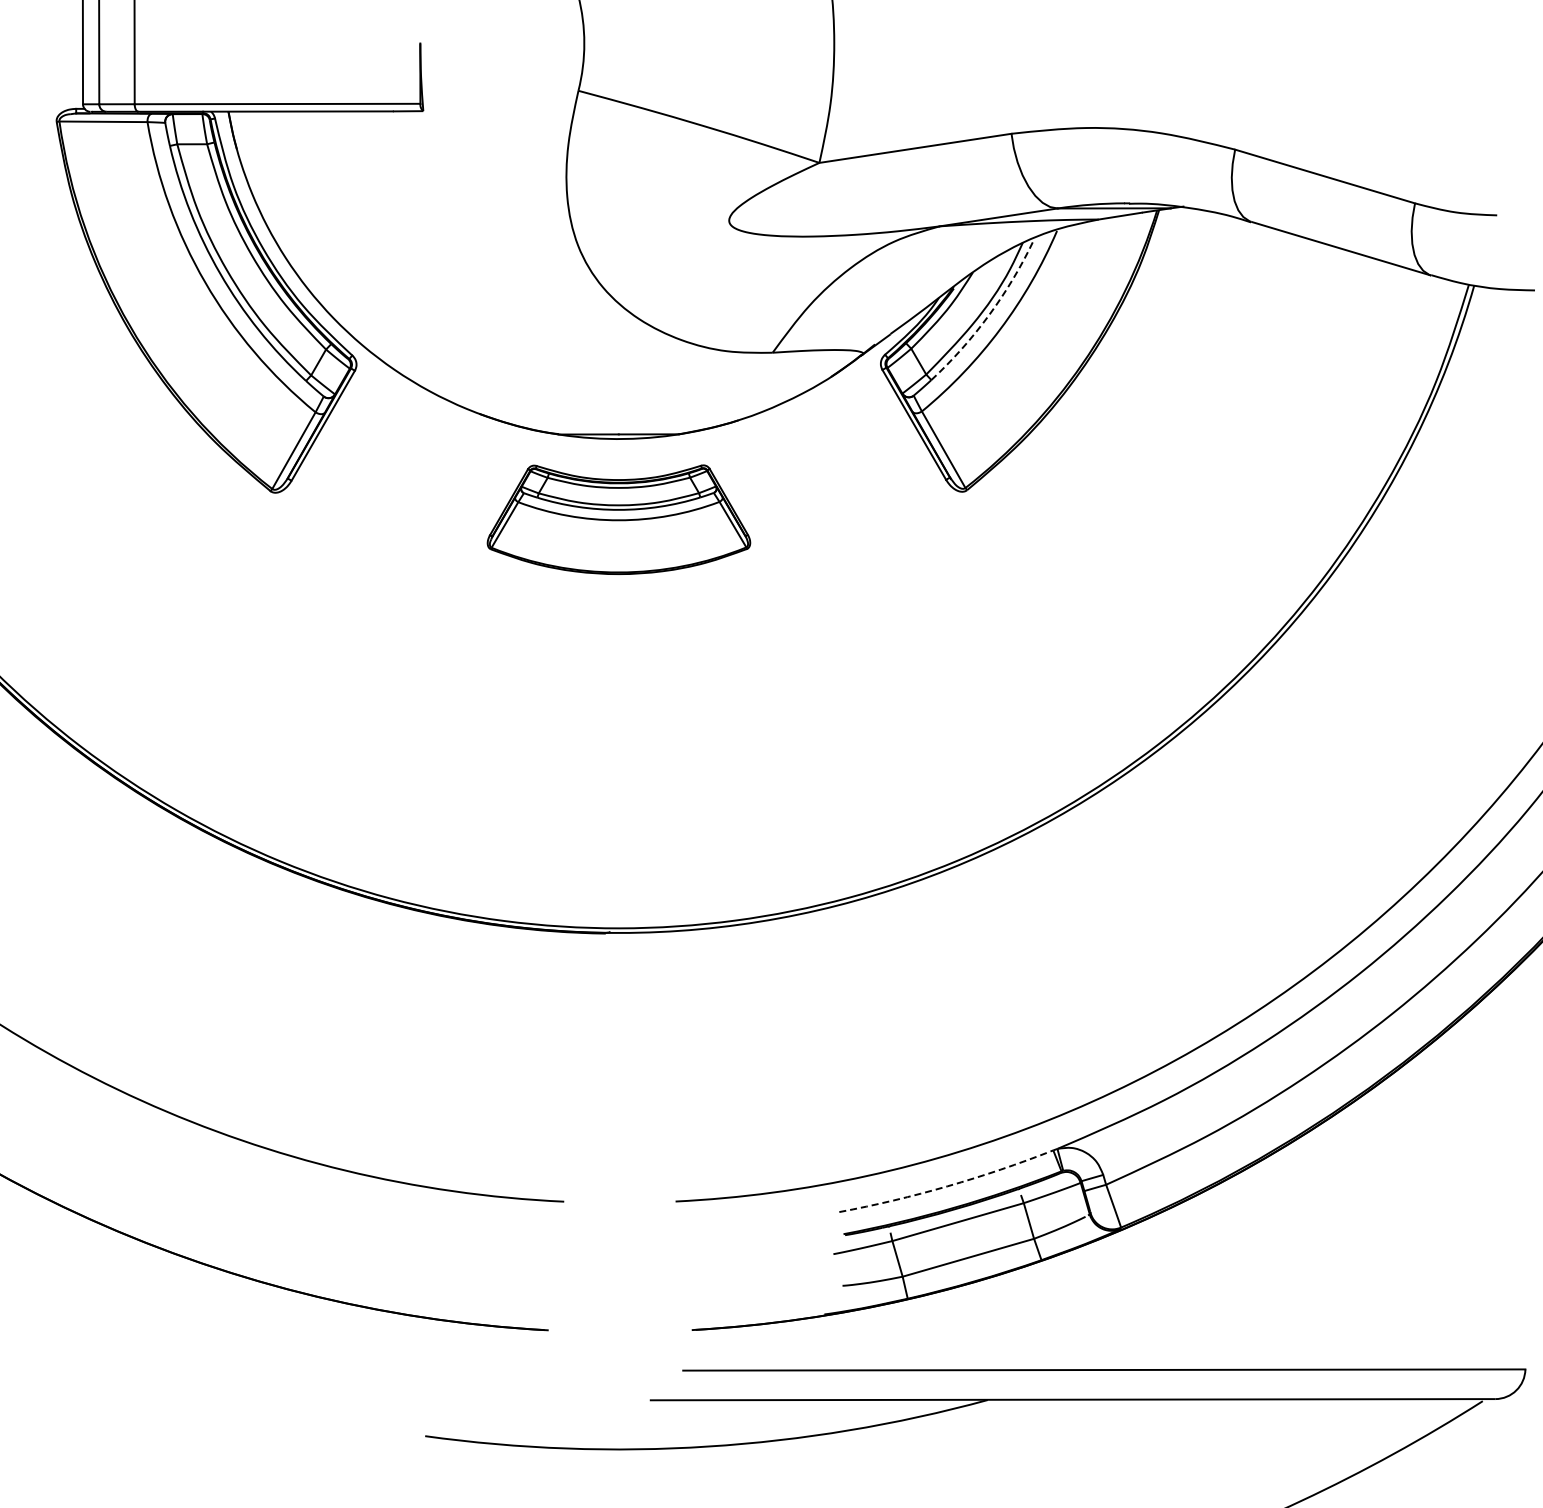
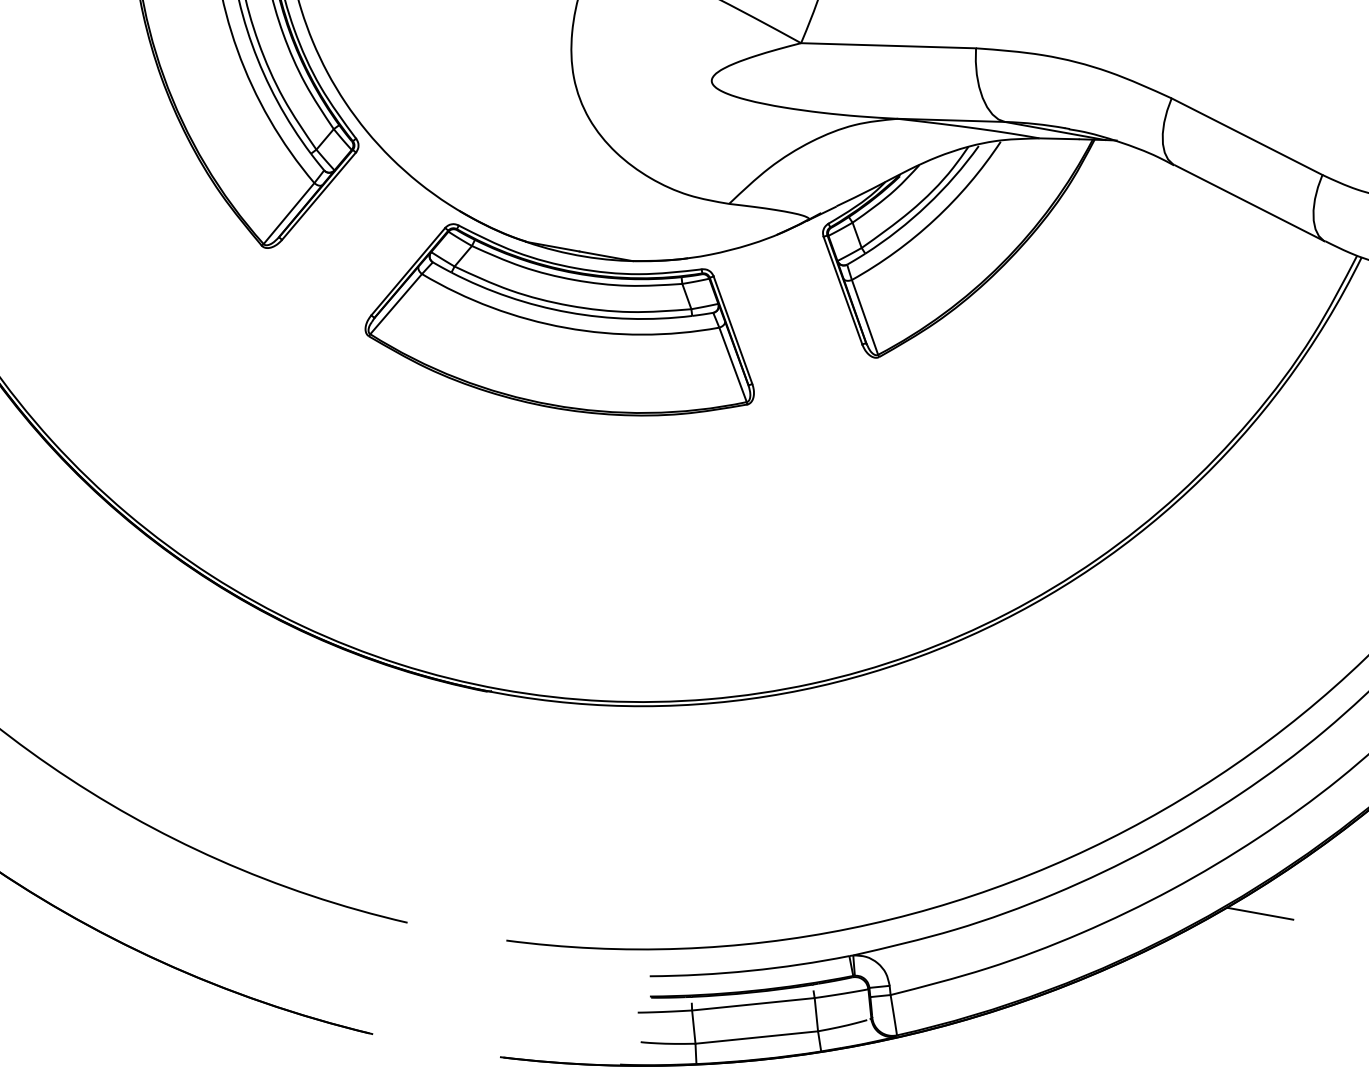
arc: (989, 314) -> (927, 204), dashed -> solid
part: (618, 519) -> (565, 326), size x1.67
line: (1493, 1022) -> (1260, 913), added
arc: (947, 1186) -> (749, 971), dashed -> solid

